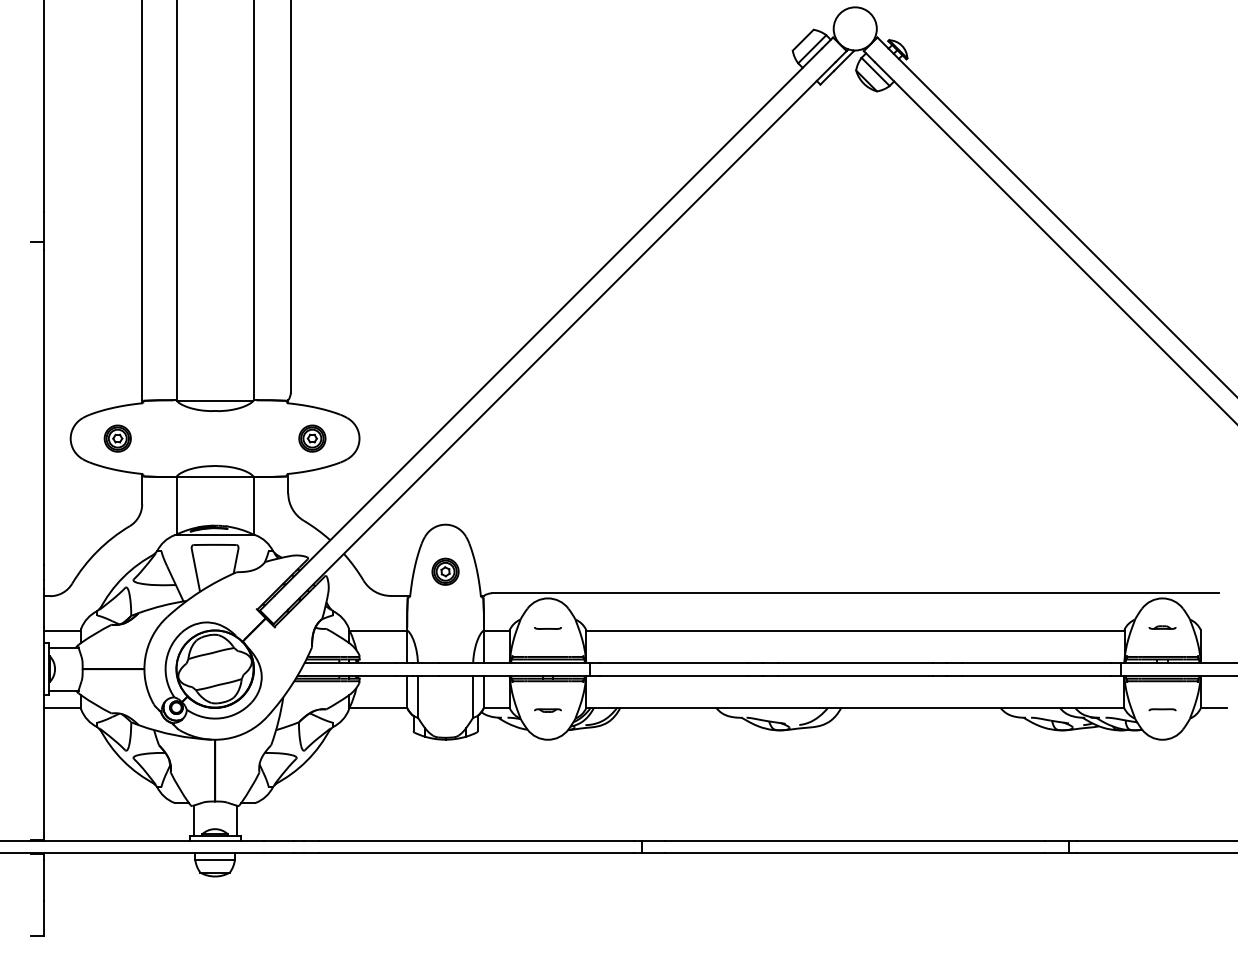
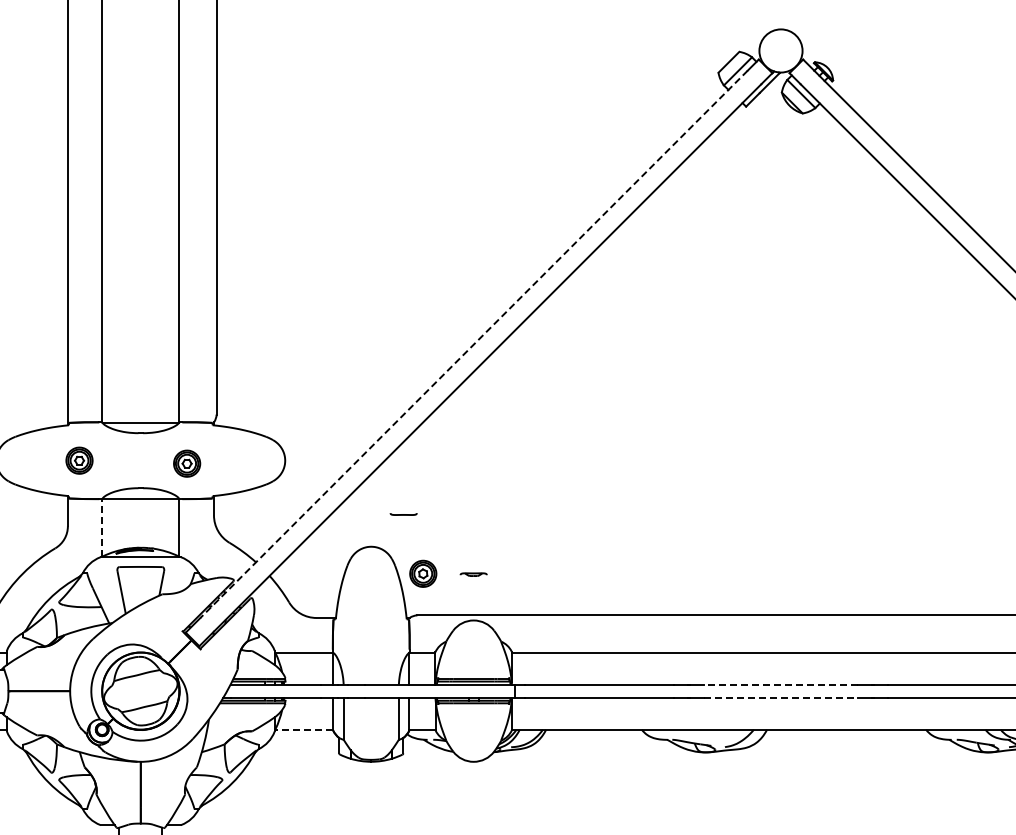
line: (547, 322) -> (473, 344), solid -> dashed
part: (117, 438) -> (79, 460), moved
part: (312, 438) -> (187, 463), moved
line: (176, 505) -> (102, 527), solid -> dashed
part: (445, 571) -> (423, 573), moved
line: (547, 628) -> (403, 514), moved
line: (854, 662) -> (780, 684), solid -> dashed
line: (855, 675) -> (781, 697), solid -> dashed
line: (377, 707) -> (303, 729), solid -> dashed
line: (547, 710) -> (473, 574), moved

